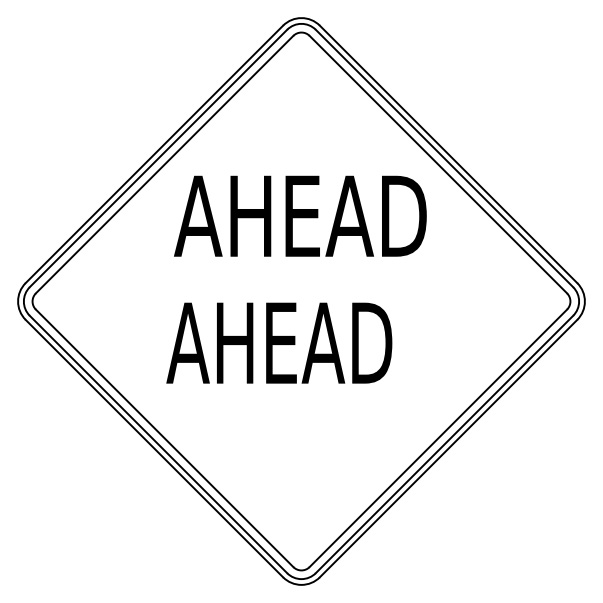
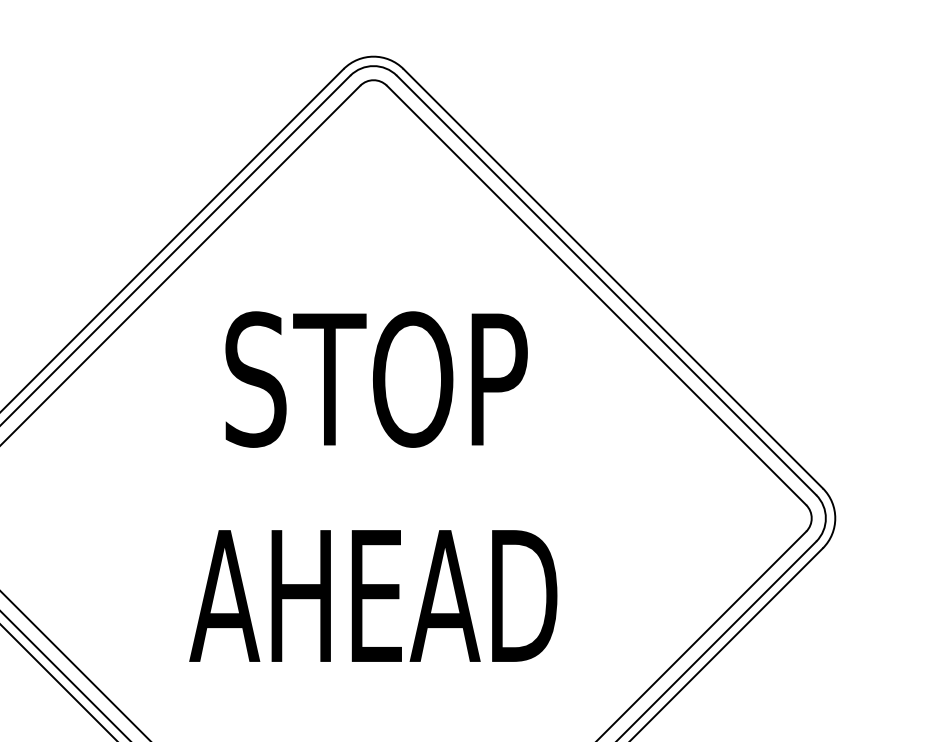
text: (300, 216) -> (371, 379), AHEAD -> STOP
text: (279, 342) -> (373, 594), moved

